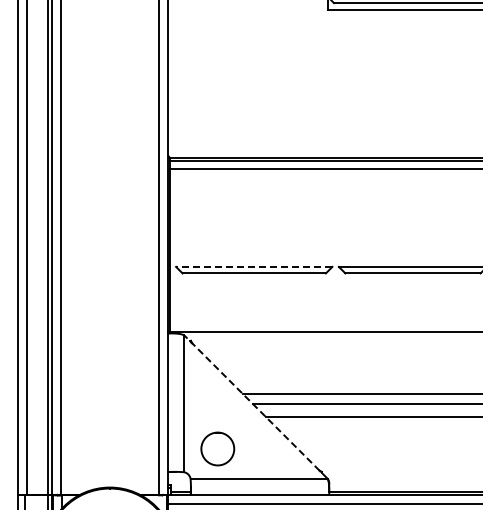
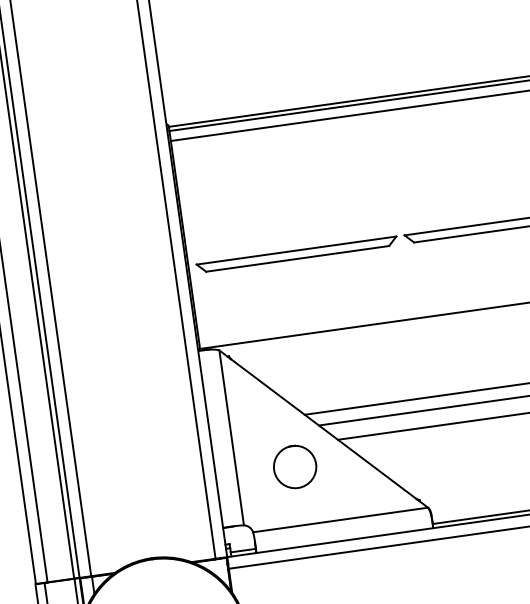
line: (253, 266) -> (295, 250), dashed -> solid
line: (255, 406) -> (323, 428), dashed -> solid
part: (217, 448) -> (294, 466), moved

